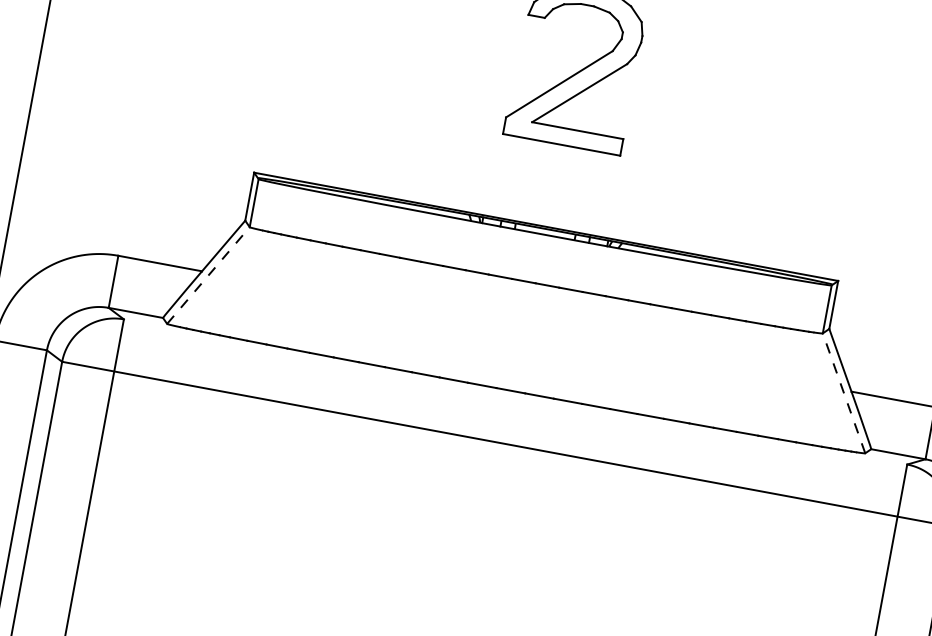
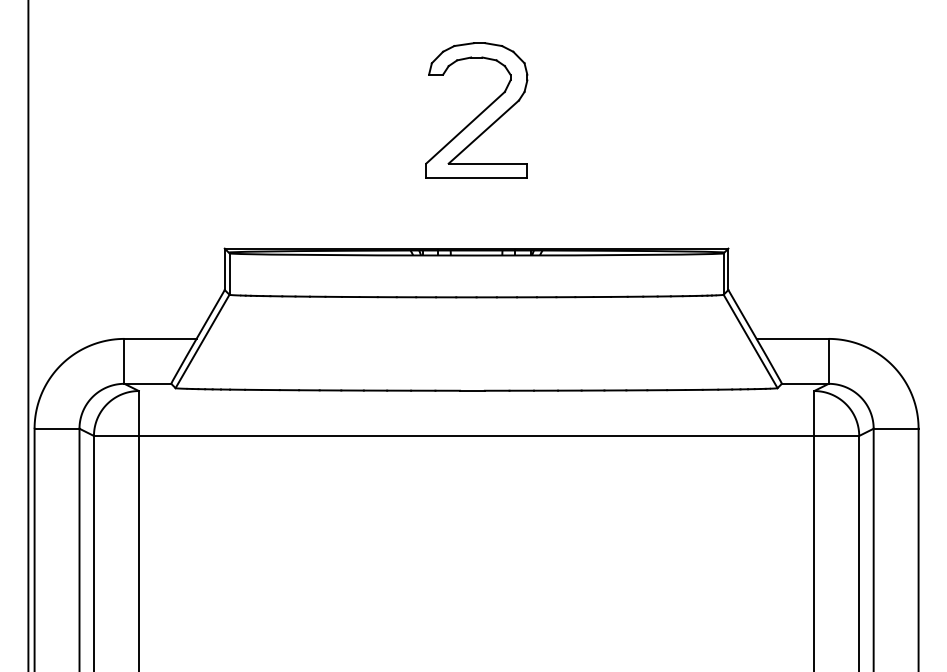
line: (208, 275) -> (202, 341), dashed -> solid
line: (843, 393) -> (750, 341), dashed -> solid

